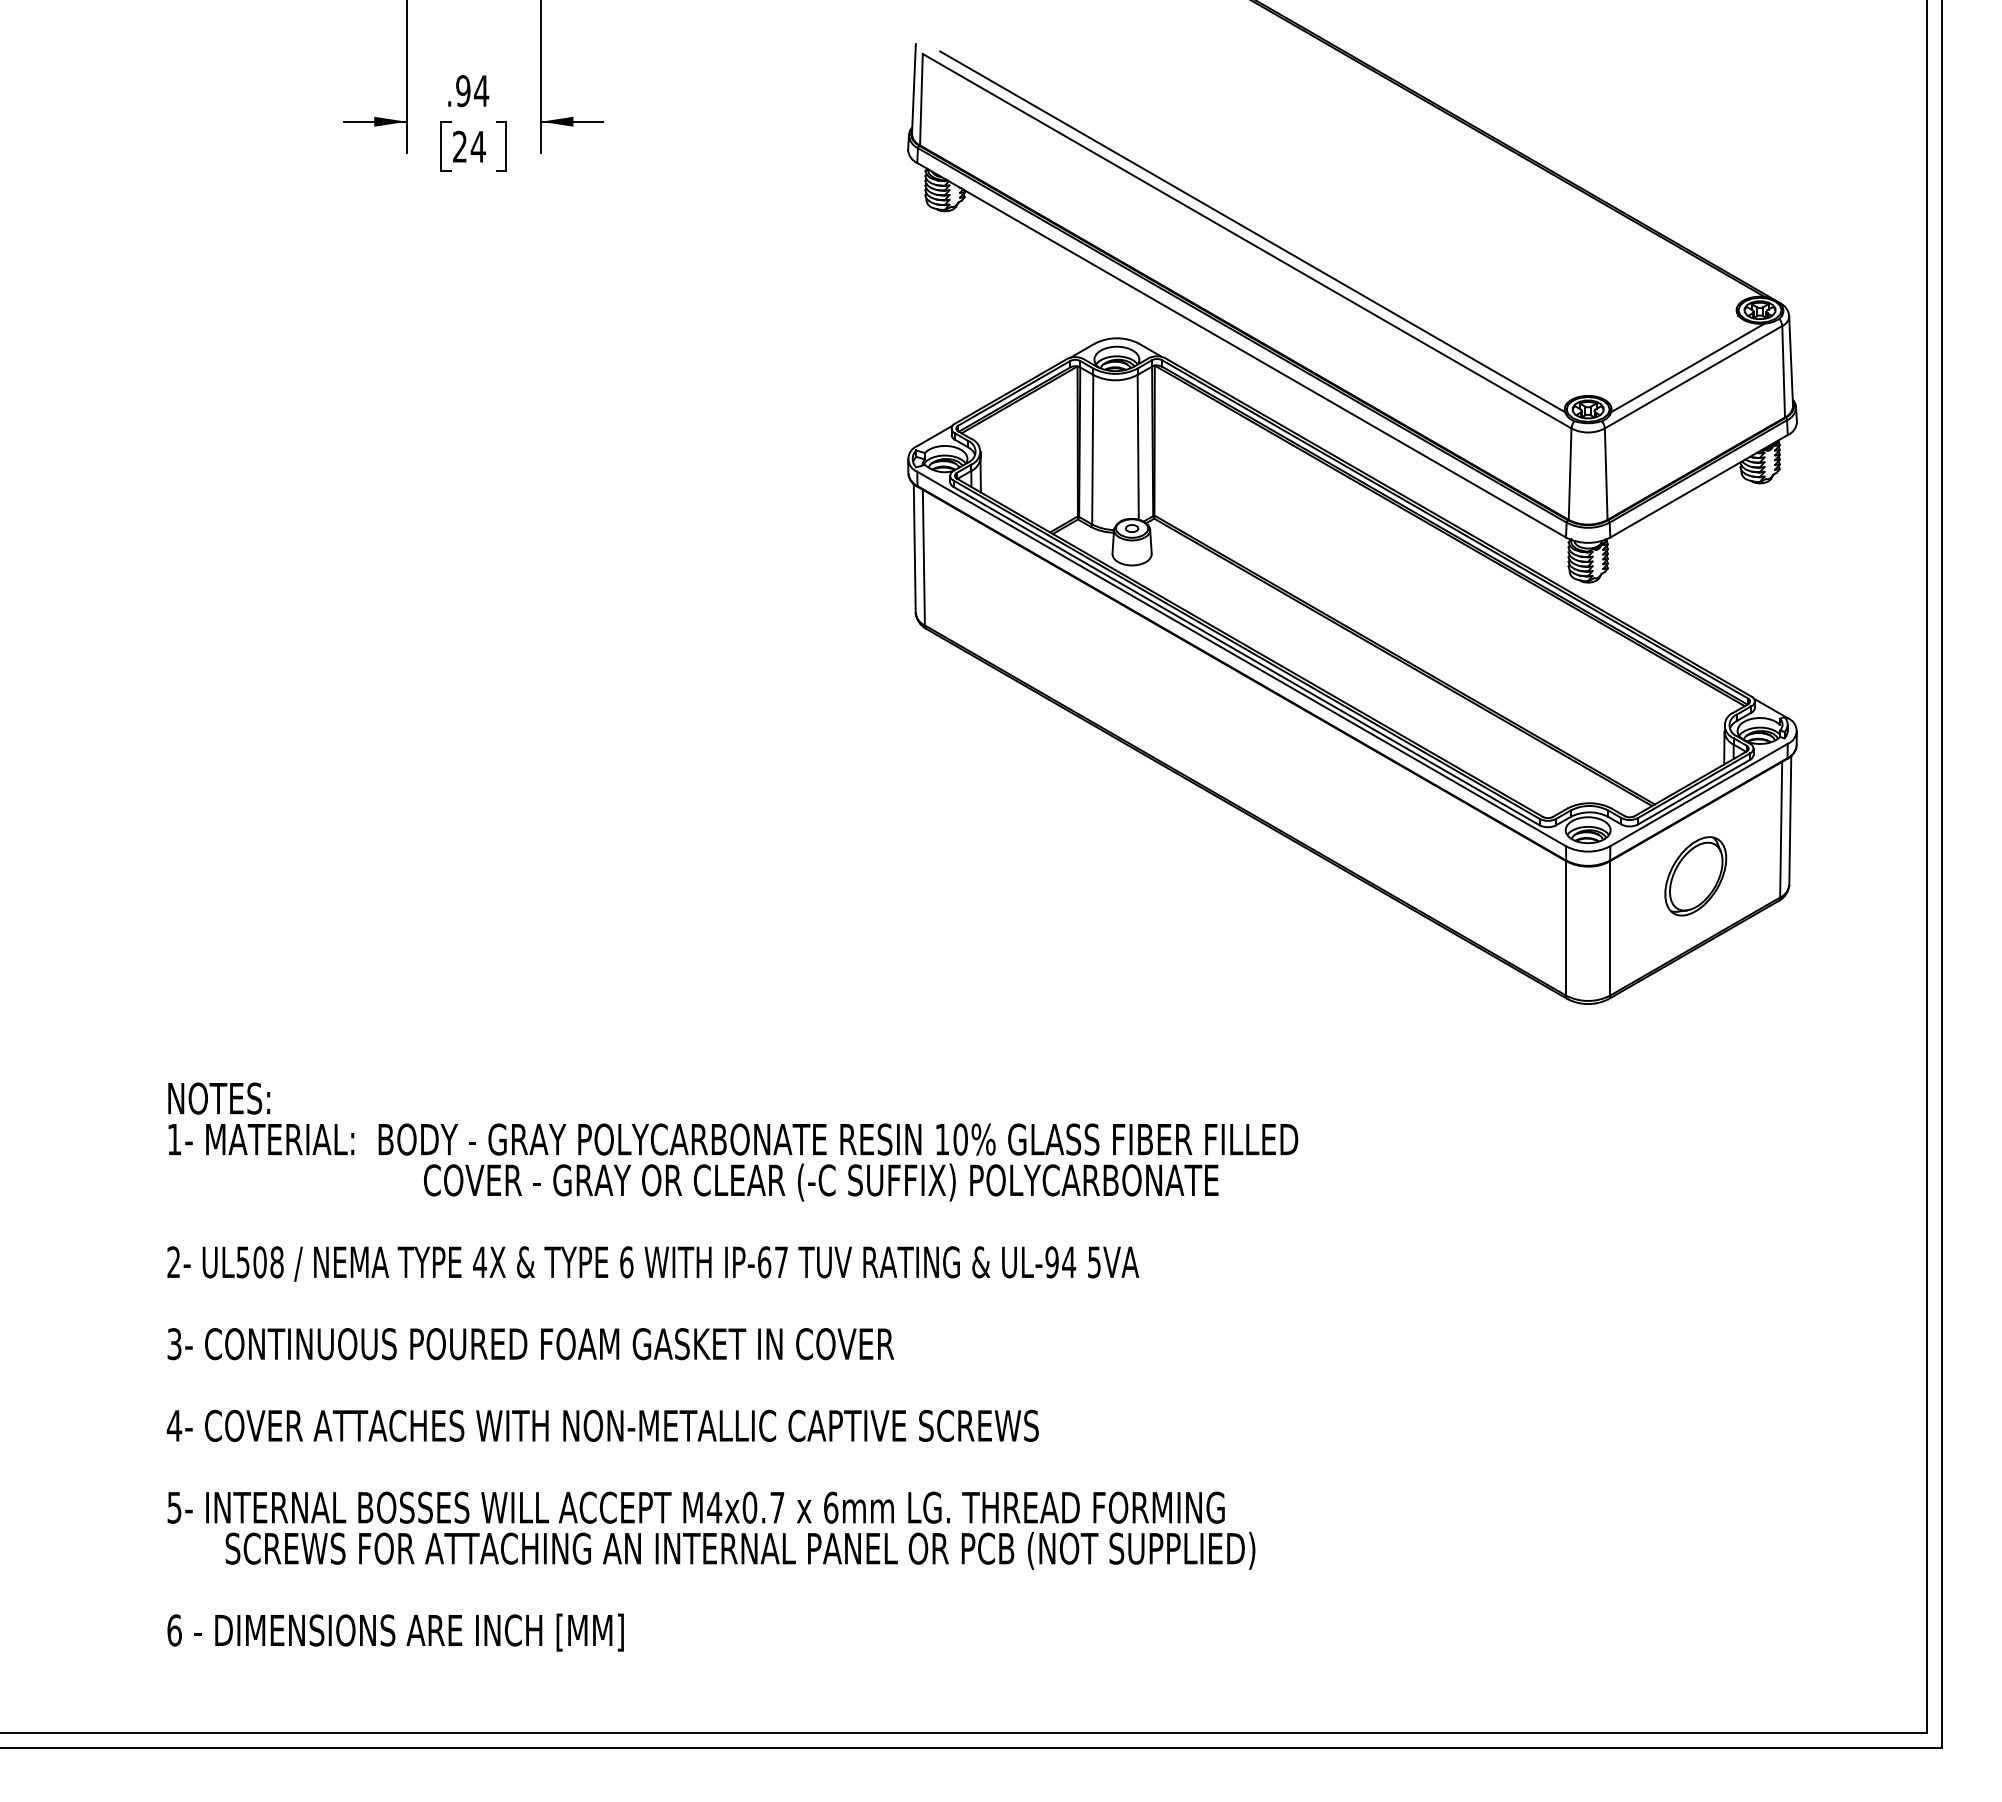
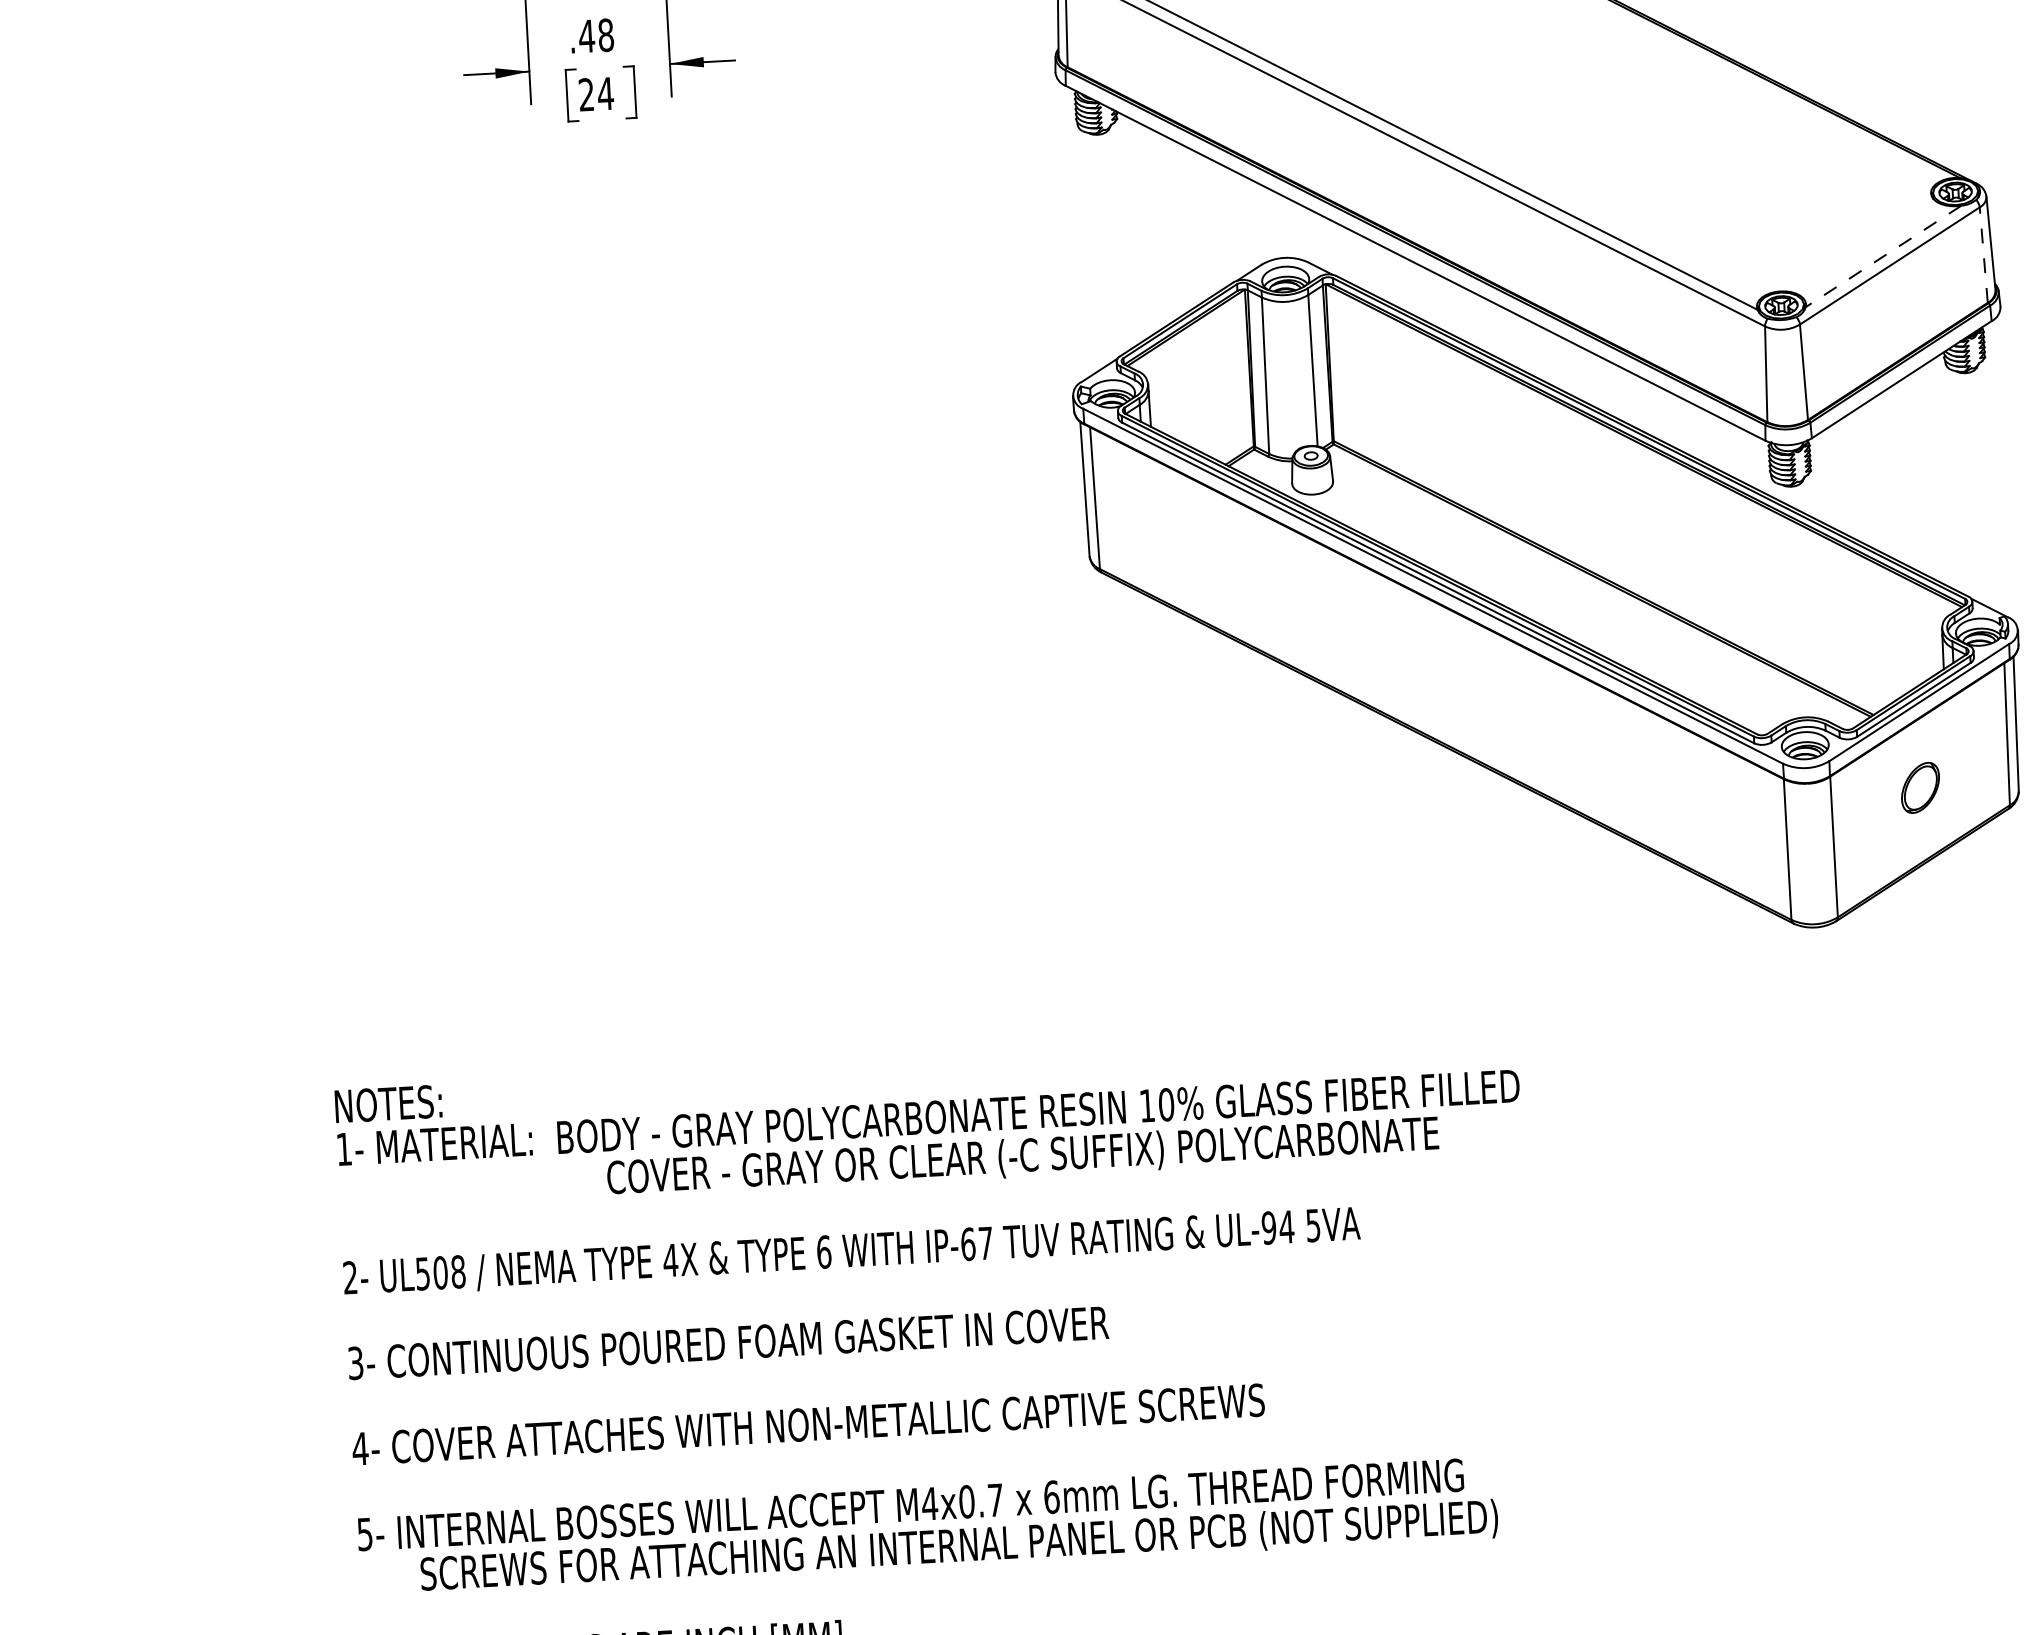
text: (472, 91) -> (596, 36), .94 -> .48
line: (1688, 367) -> (1884, 256), solid -> dashed
line: (1783, 371) -> (1983, 254), solid -> dashed
part: (1695, 876) -> (1920, 788), size x0.6

